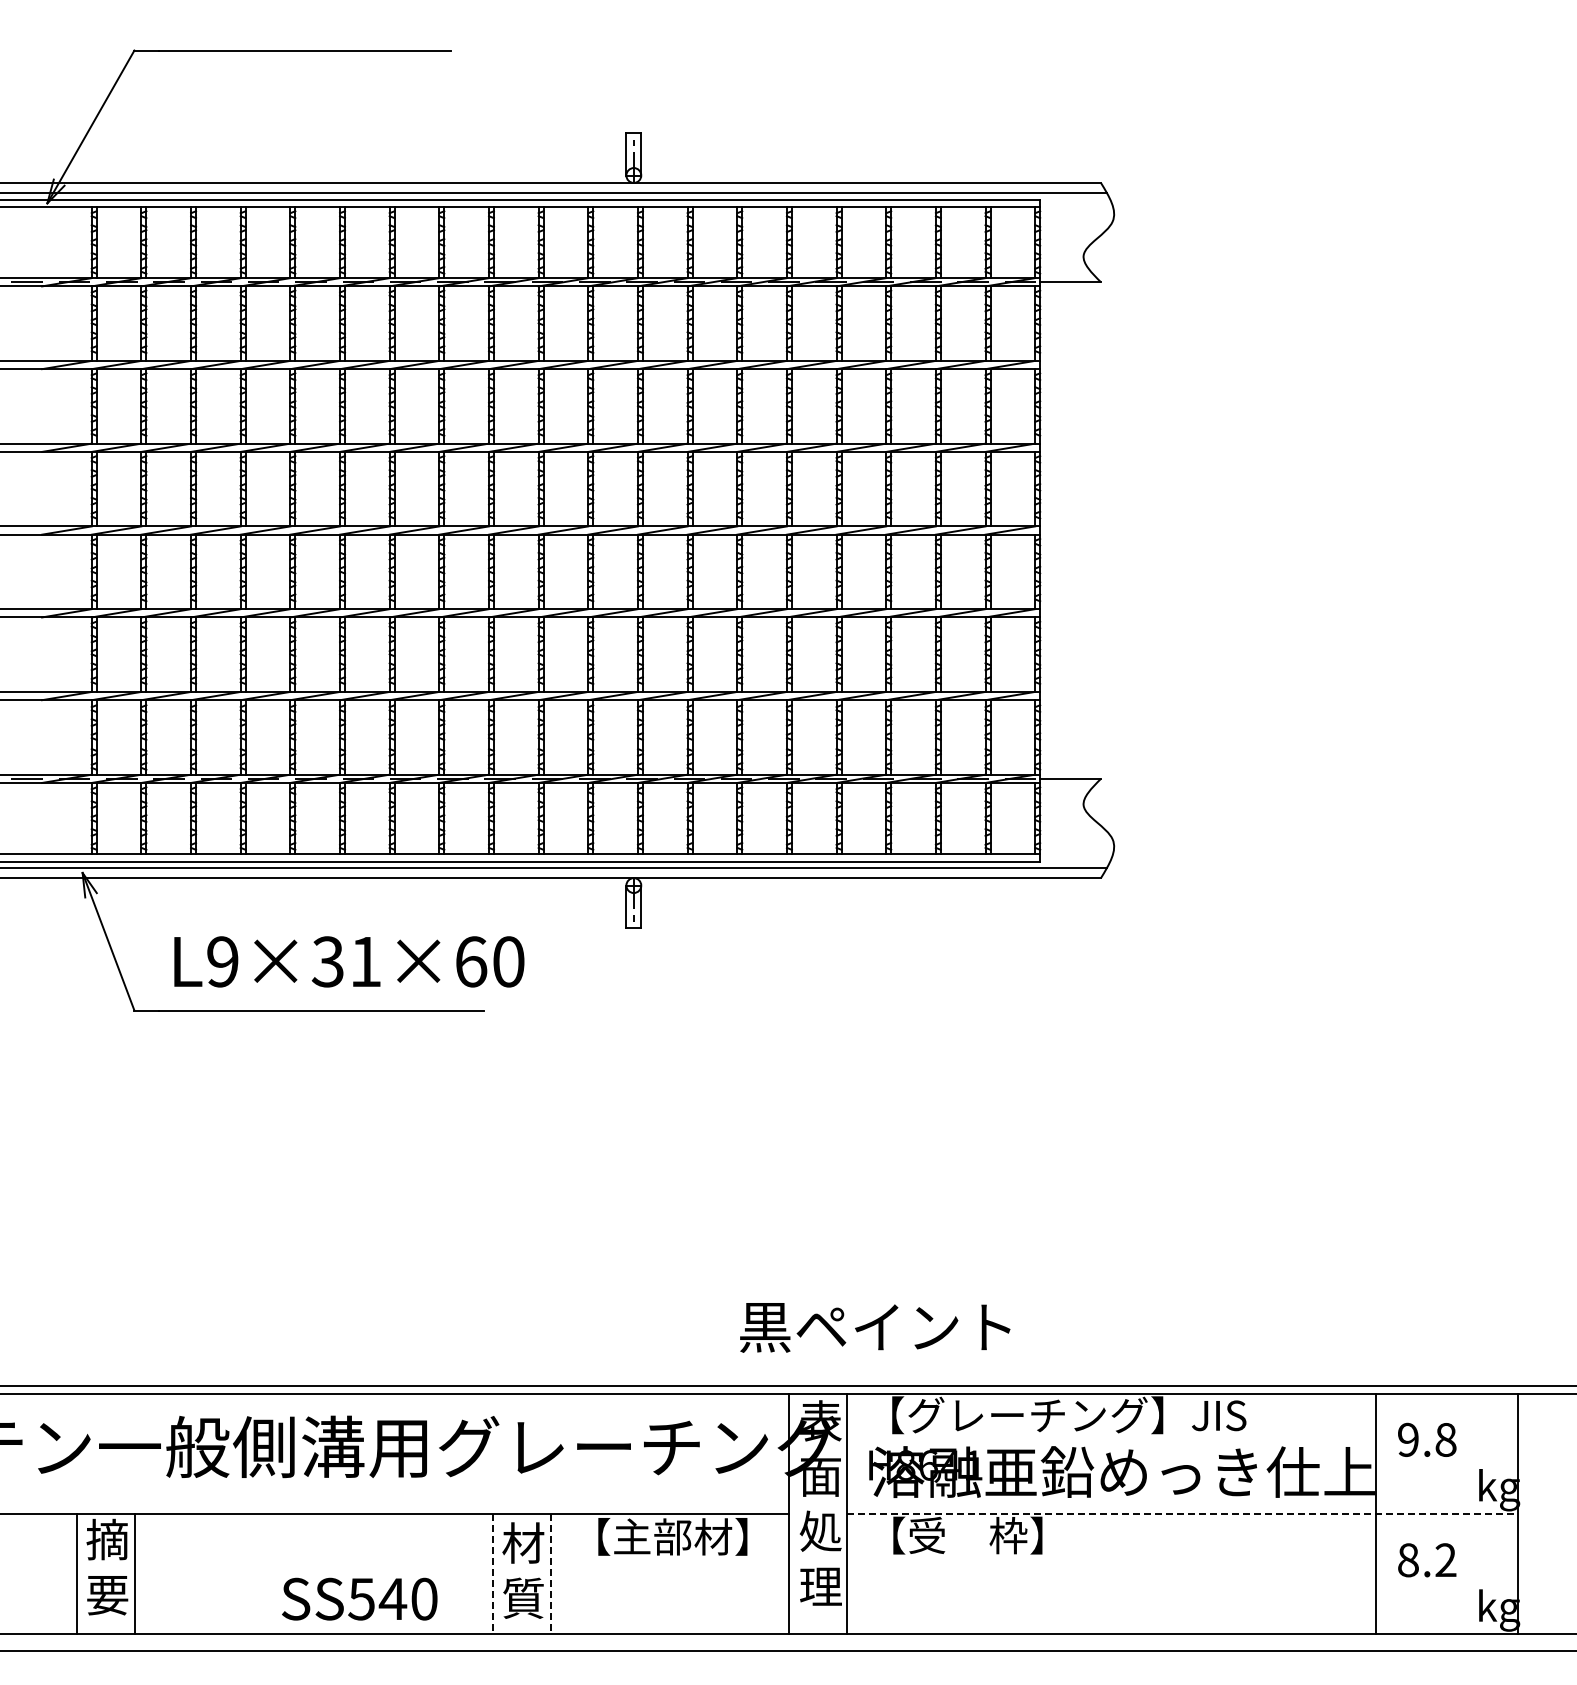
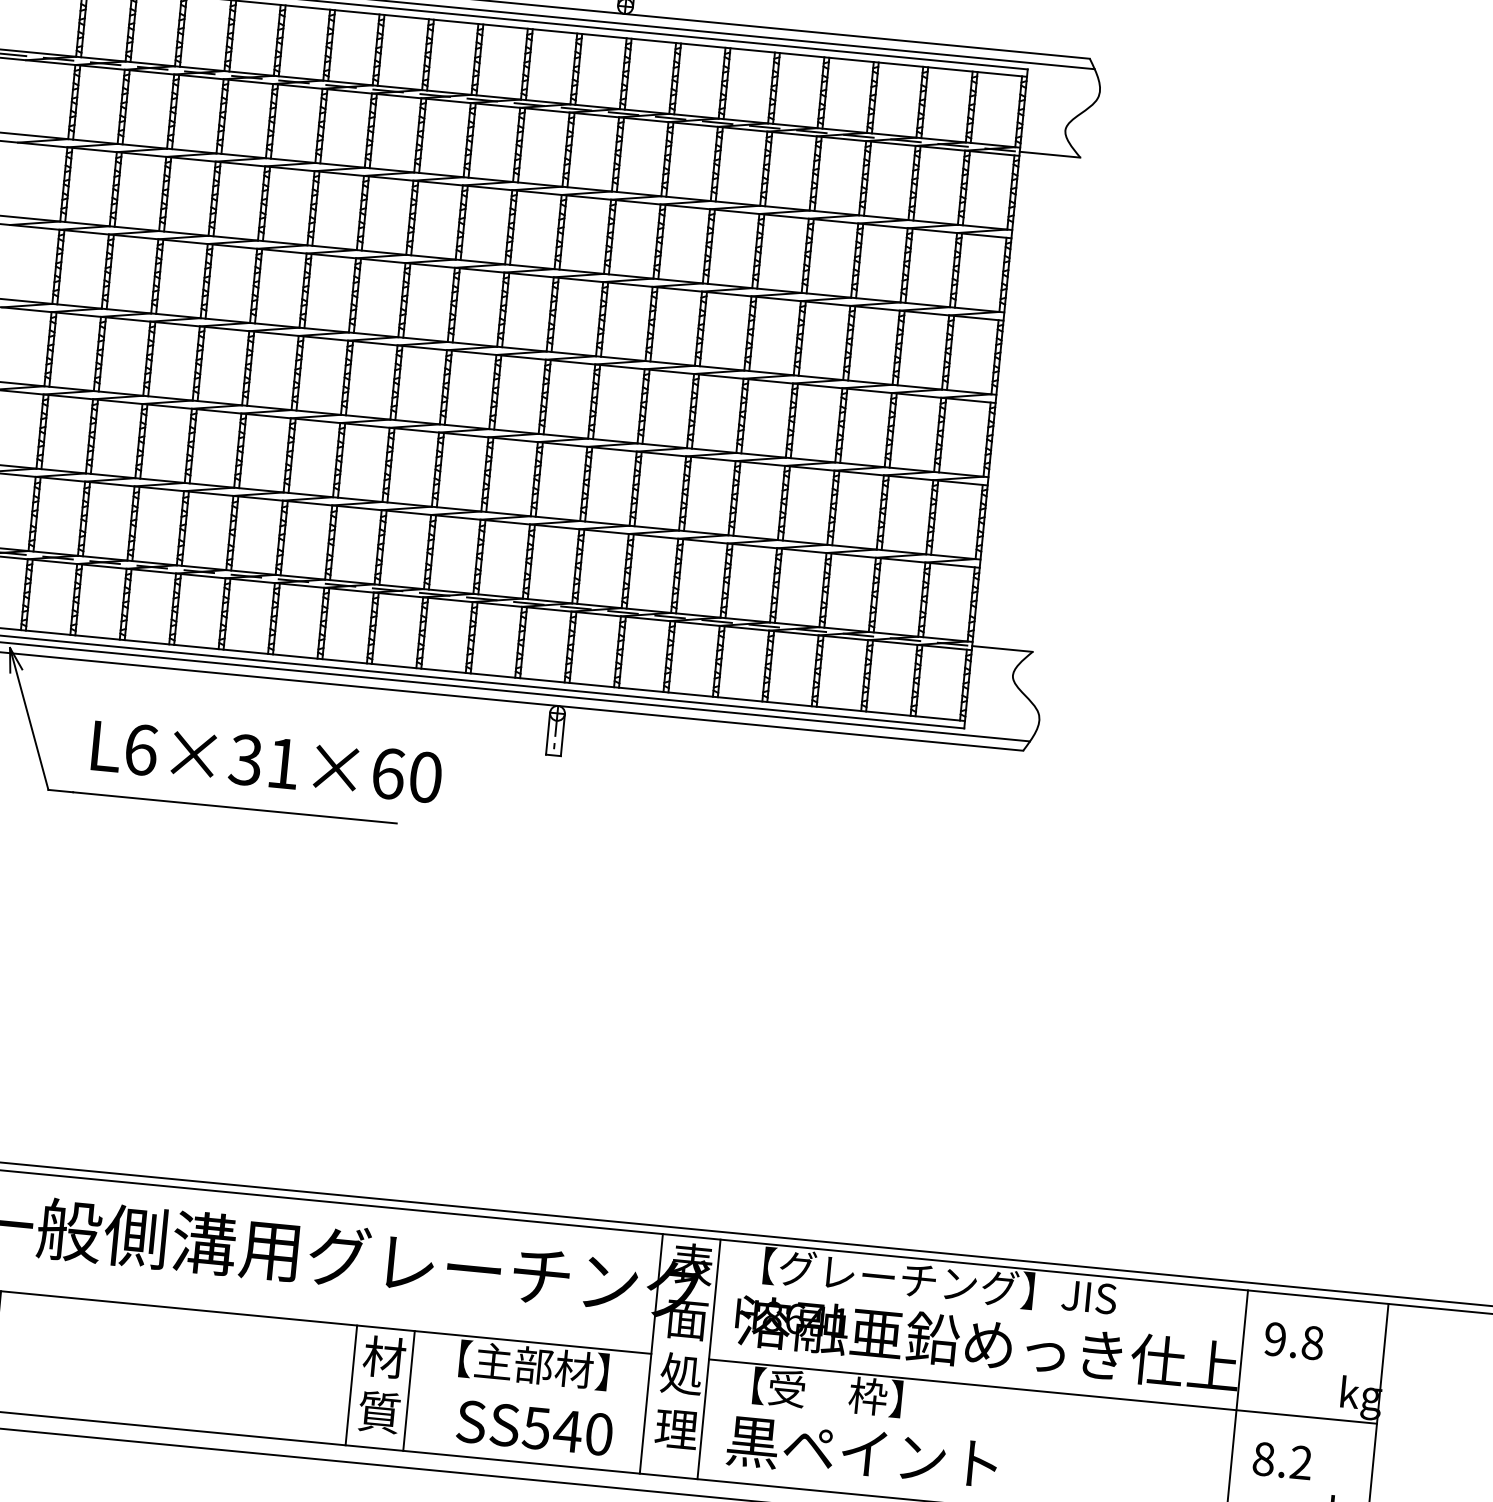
text: (222, 961) -> (140, 749), L9×31×60 -> L6×31×60
text: (875, 1327) -> (862, 1452), moved
line: (1182, 1514) -> (1043, 1391), dashed -> solid
line: (493, 1574) -> (351, 1385), dashed -> solid
line: (550, 1574) -> (408, 1391), dashed -> solid
text: (359, 1598) -> (534, 1427), moved

